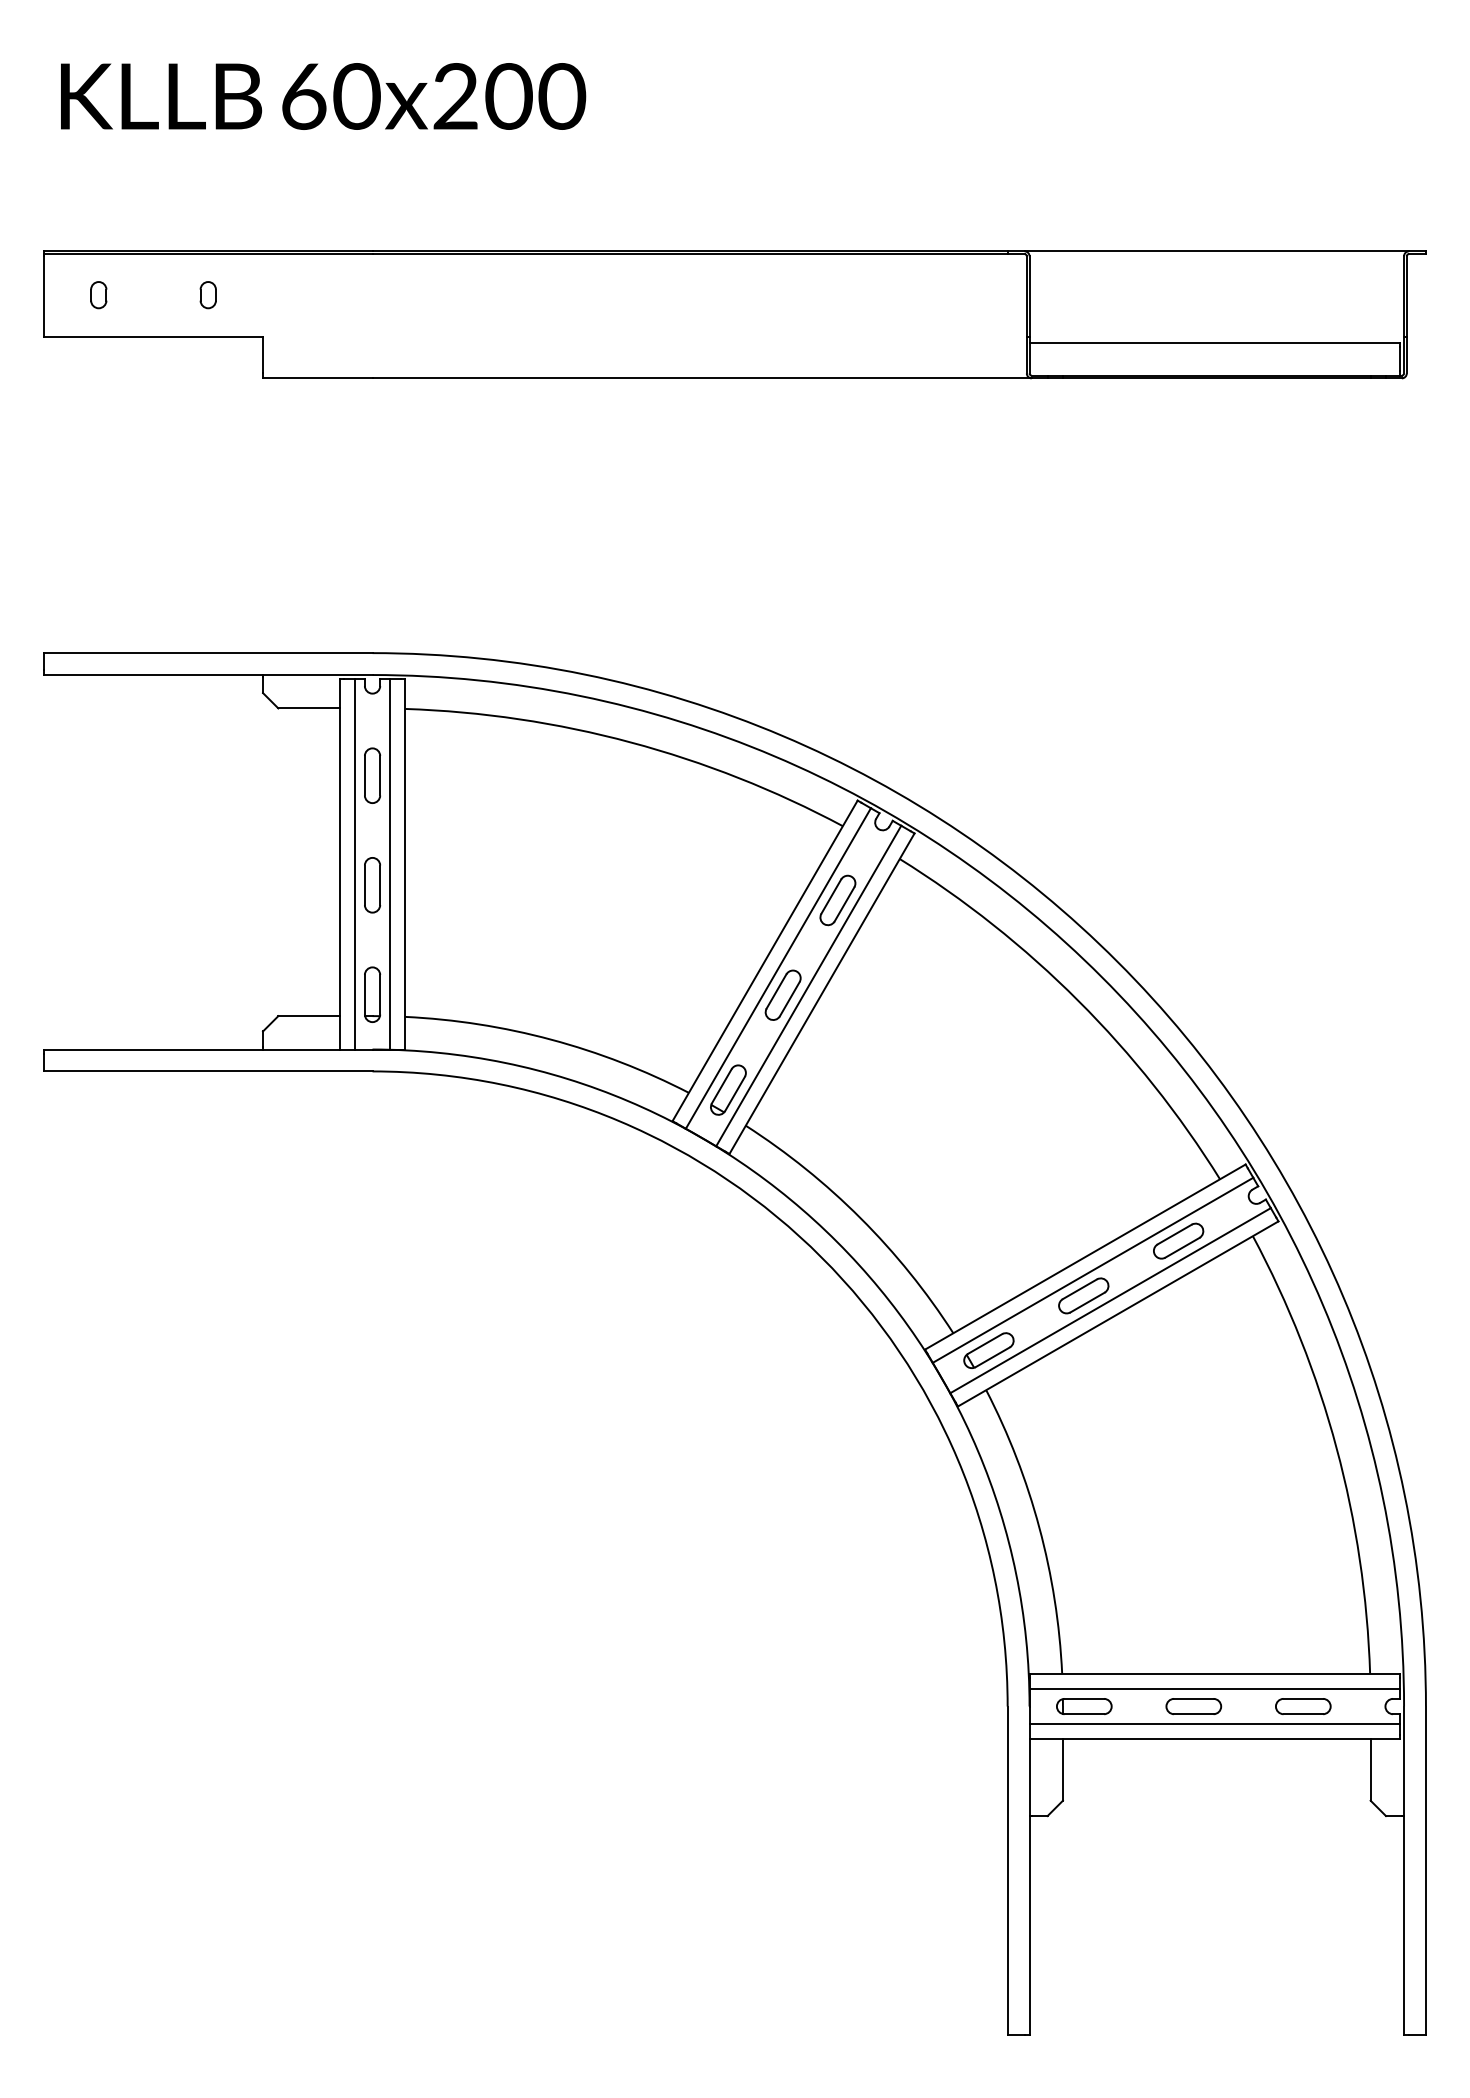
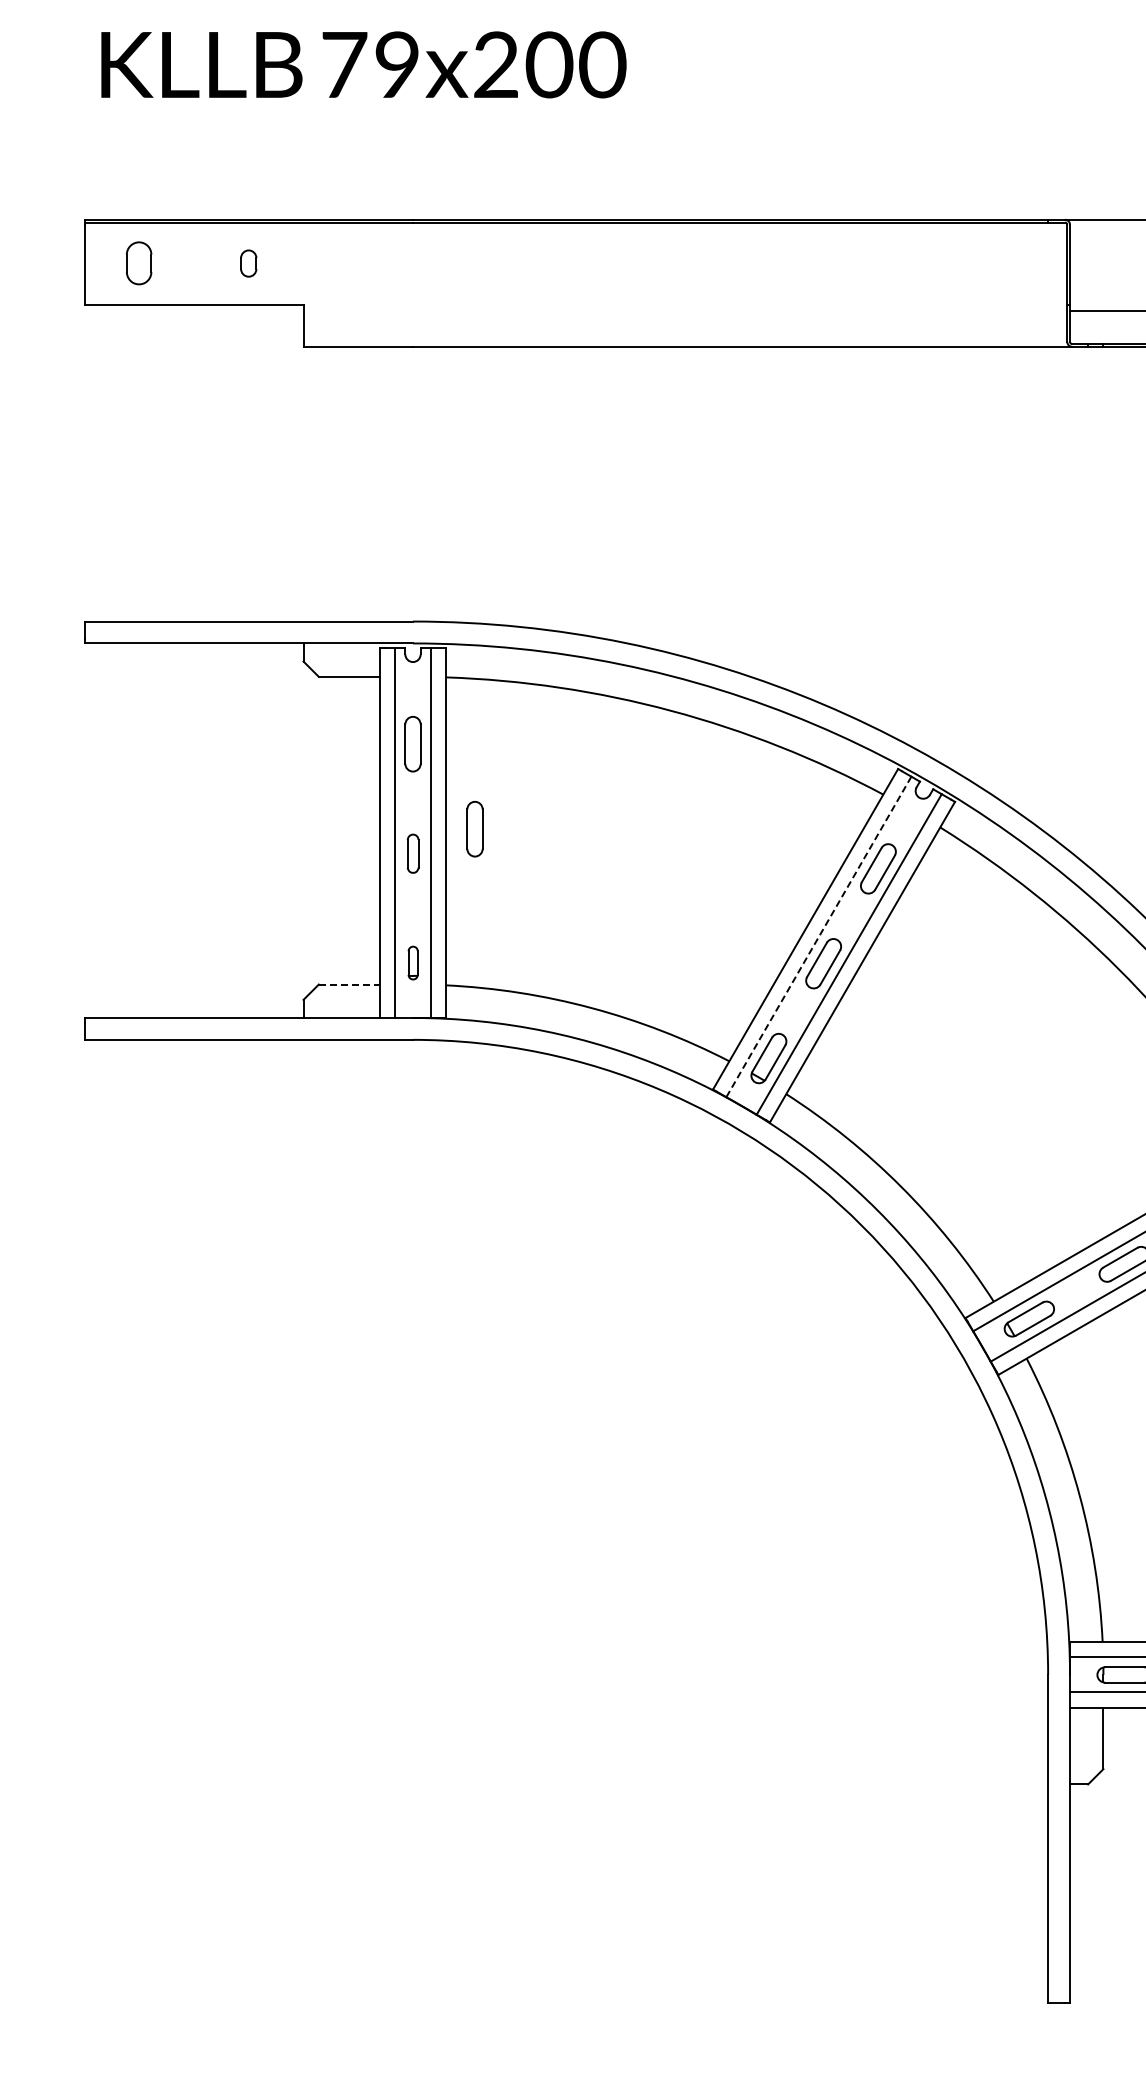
text: (331, 96) -> (371, 64), 60x200 -> 79x200
part: (98, 295) -> (138, 263), size x1.6
part: (434, 860) -> (474, 828), added
part: (372, 885) -> (412, 853), size x0.7
line: (778, 968) -> (818, 936), solid -> dashed
part: (372, 994) -> (412, 962), size x0.6
line: (309, 1016) -> (349, 984), solid -> dashed

